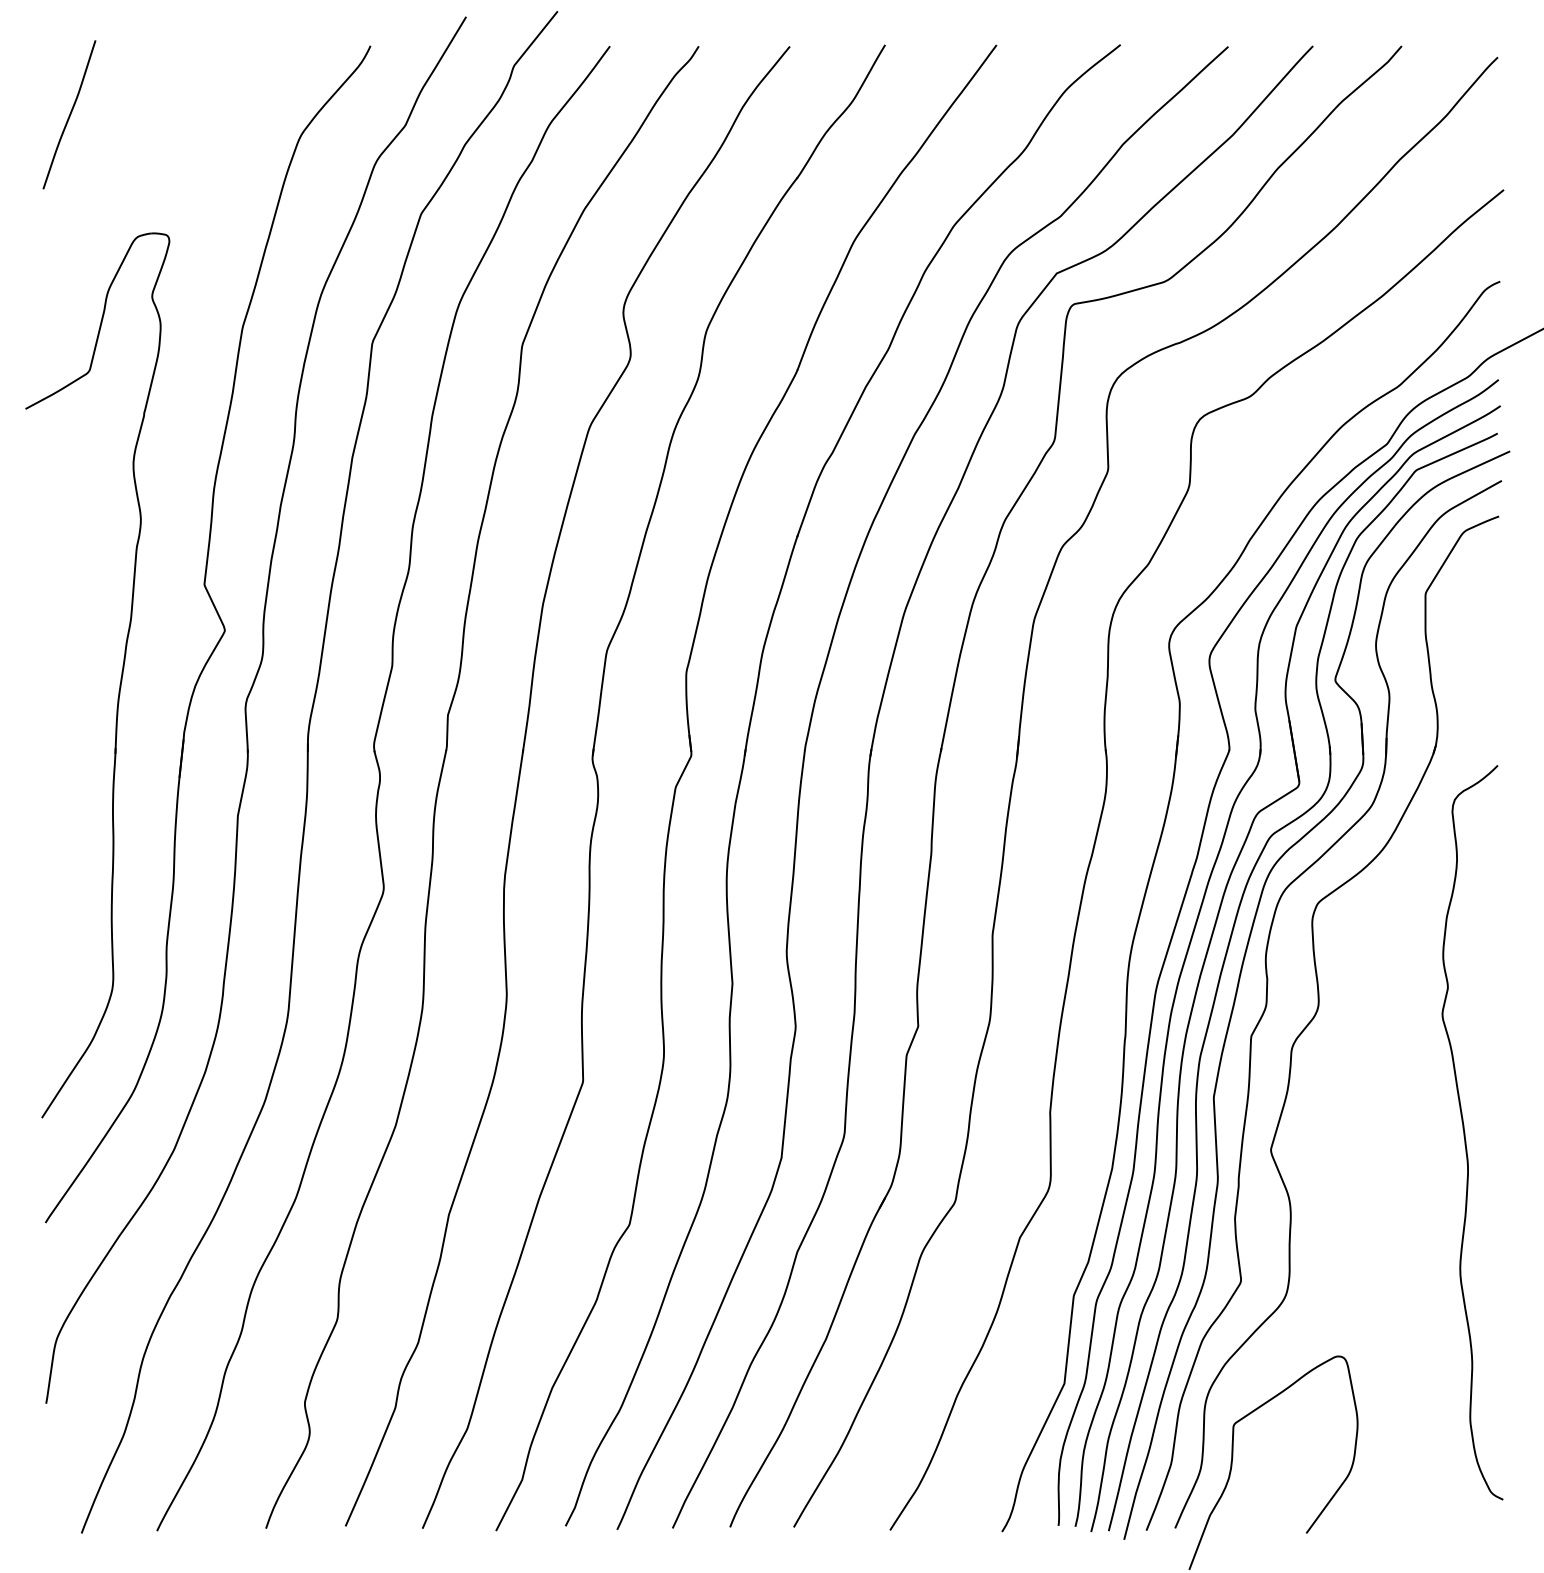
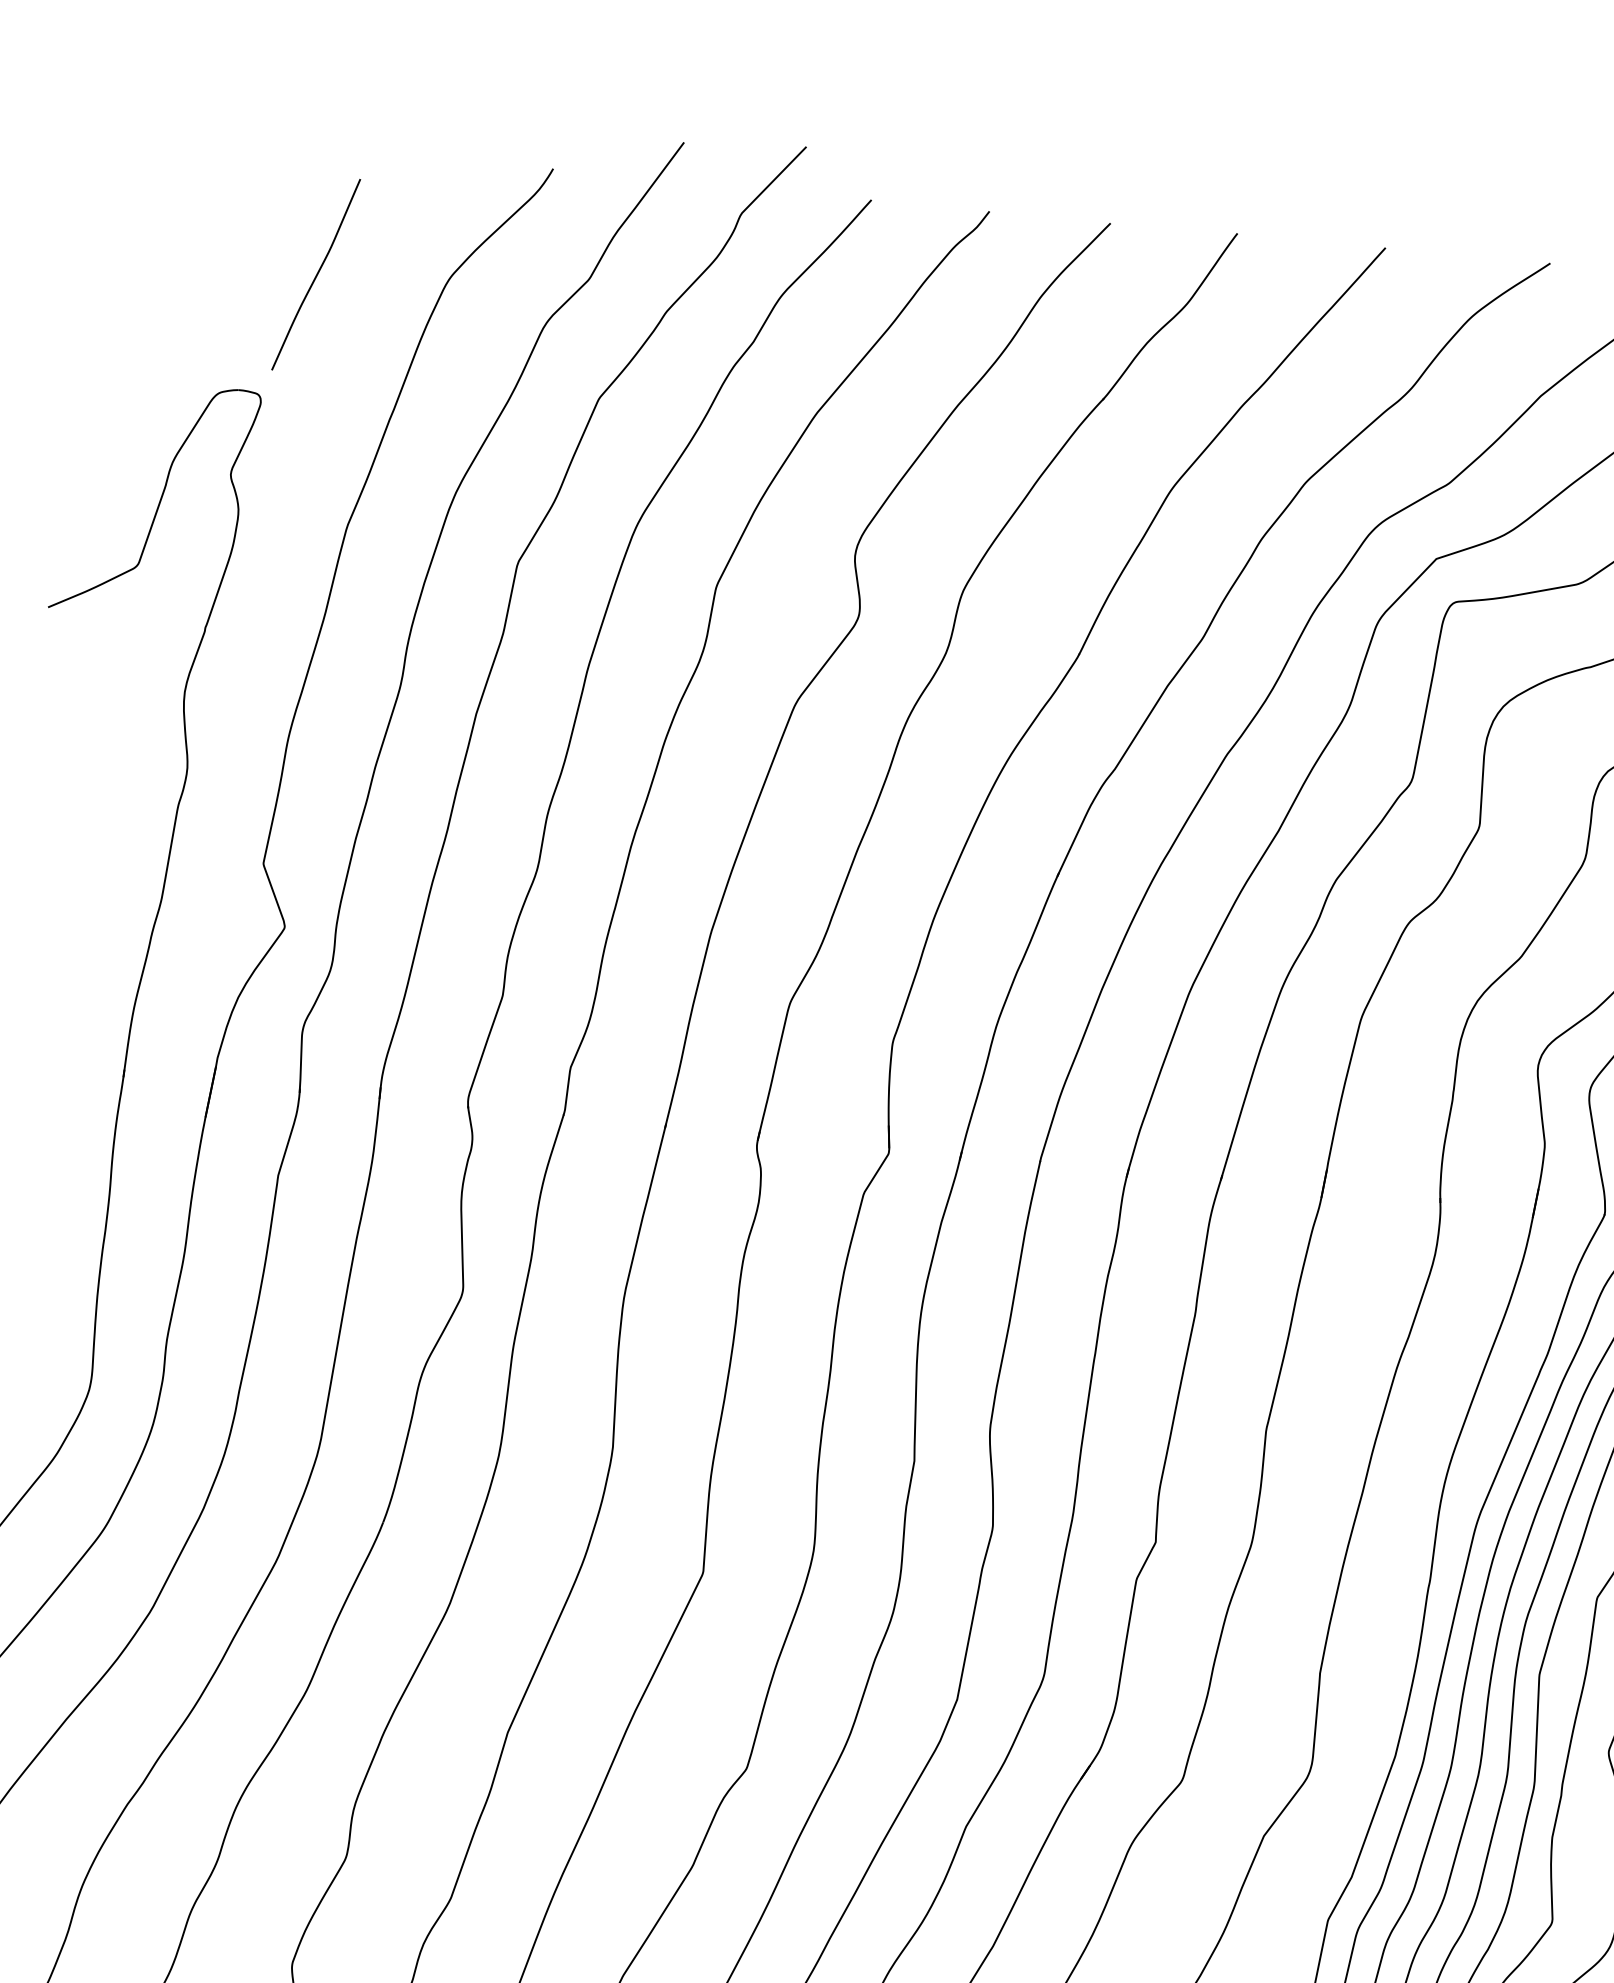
curve: (69, 114) -> (316, 274), moved

